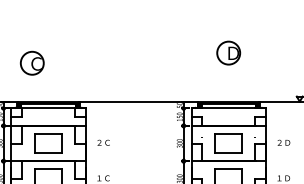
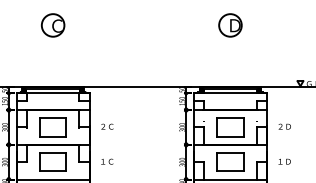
part: (228, 53) -> (230, 25), moved
part: (31, 63) -> (52, 25), moved

